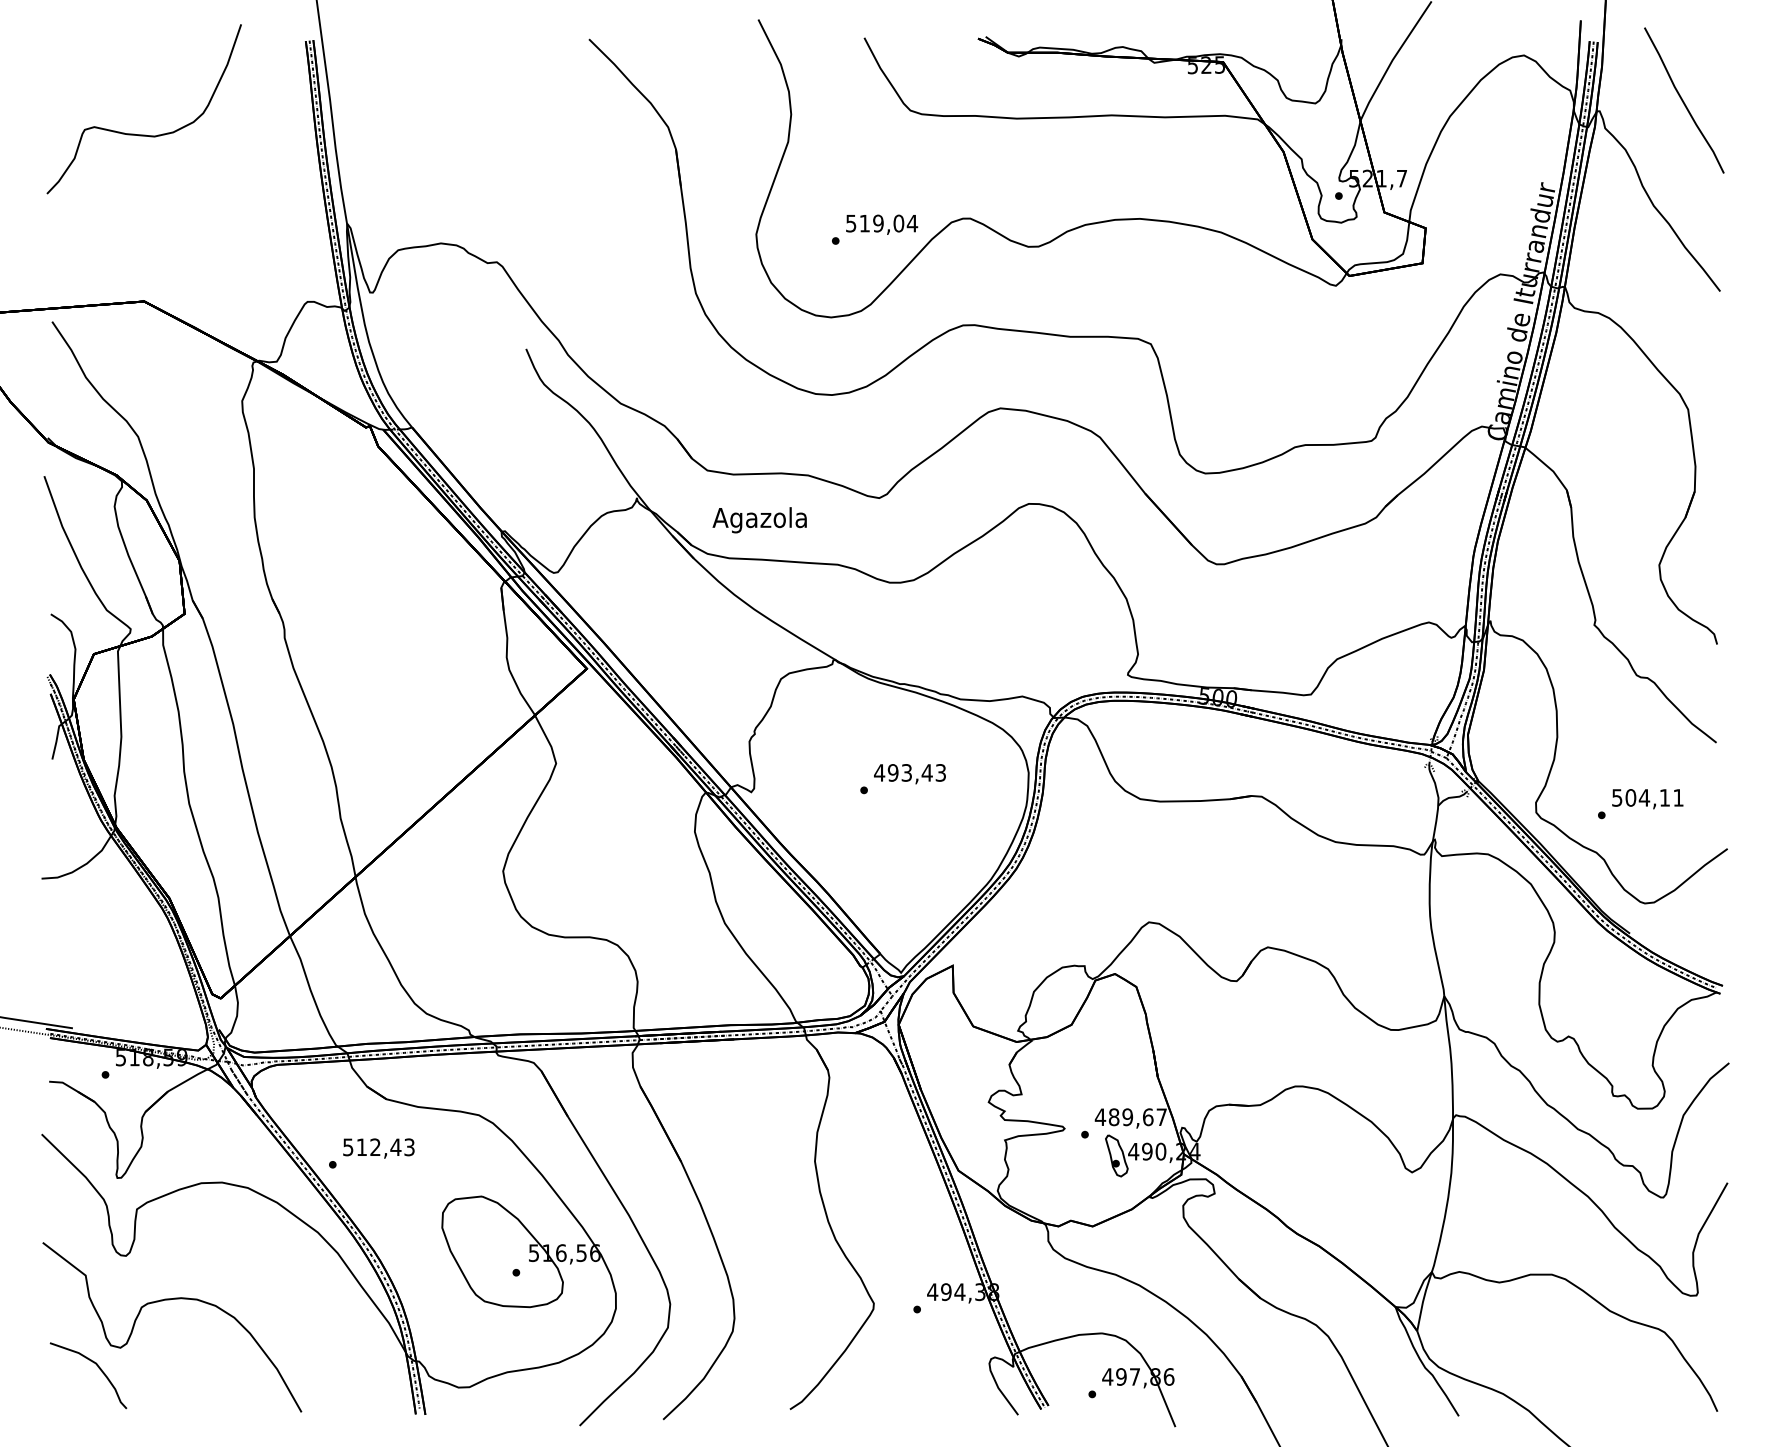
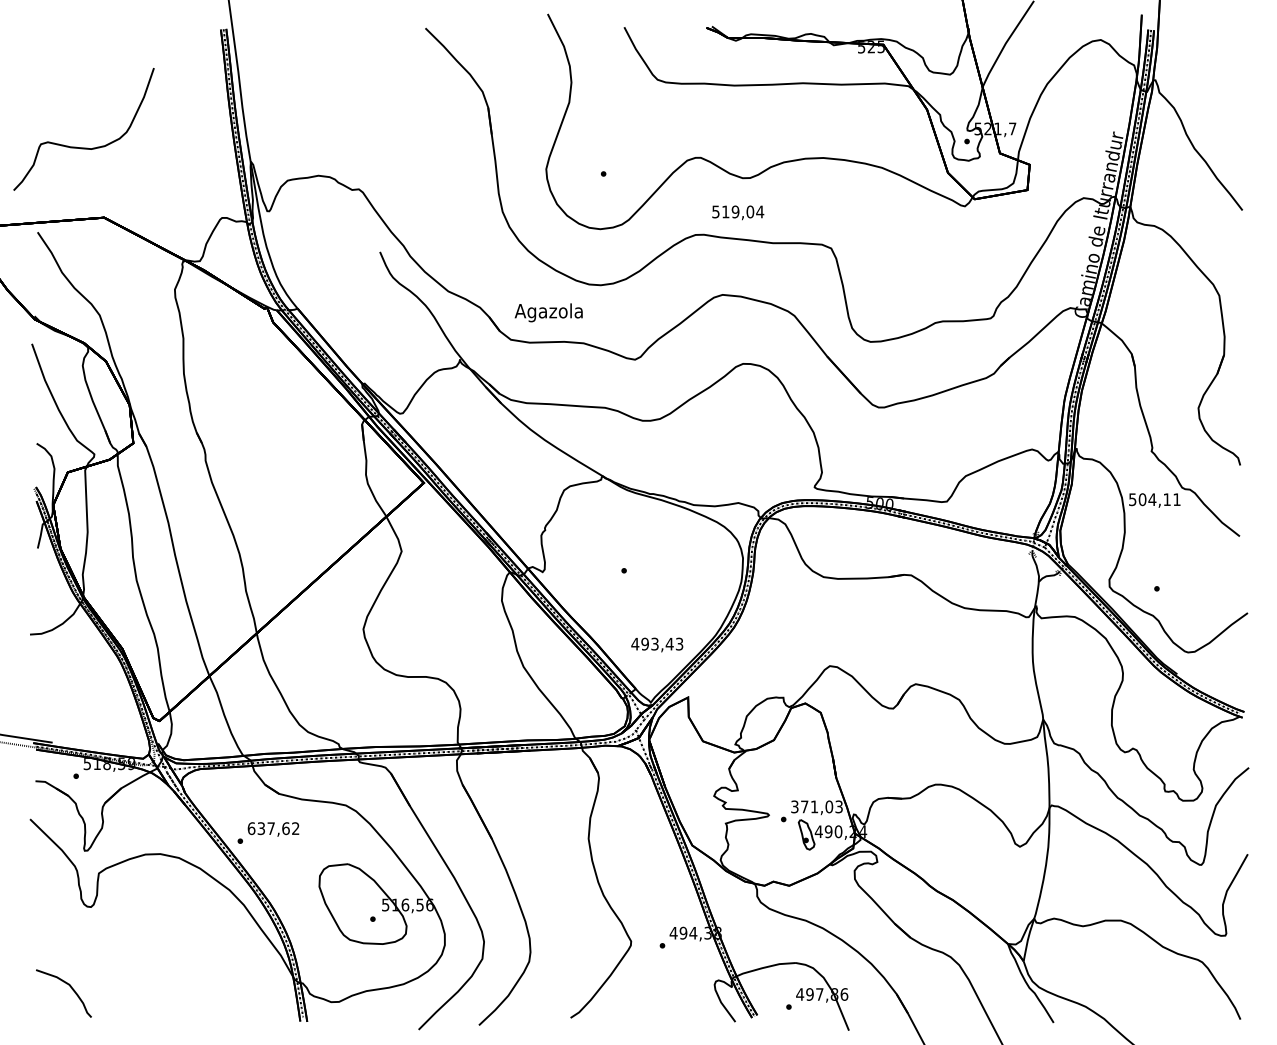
curve: (1683, 100) -> (1215, 72), removed
curve: (143, 134) -> (83, 147), moved
text: (882, 224) -> (738, 212), moved
text: (759, 520) -> (548, 313), moved
text: (909, 774) -> (656, 645), moved
text: (1647, 799) -> (1154, 500), moved
text: (1130, 1117) -> (816, 807), 489,67 -> 371,03
text: (378, 1147) -> (273, 828), 512,43 -> 637,62
curve: (170, 1300) -> (123, 939), removed

